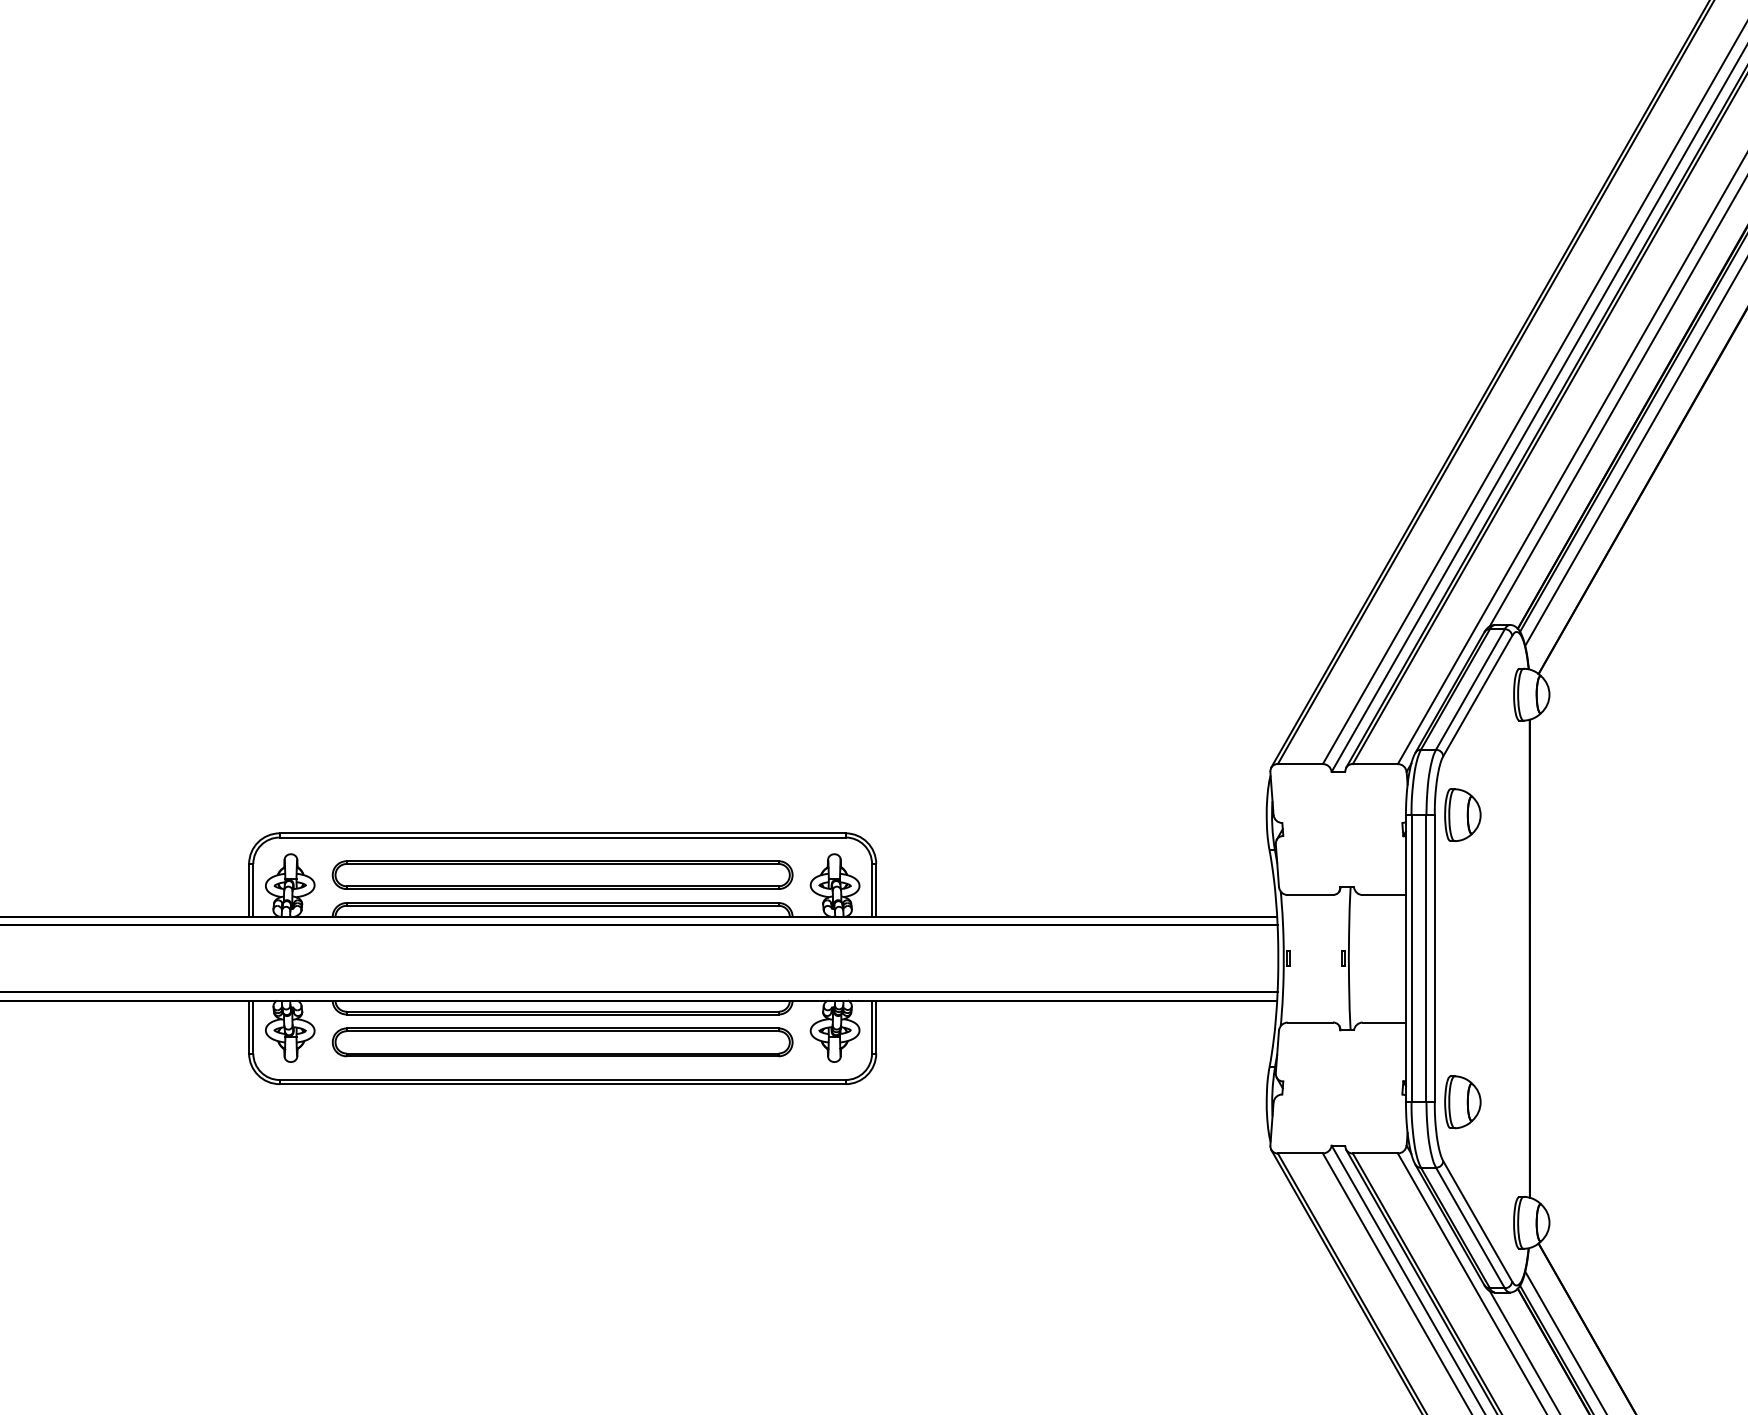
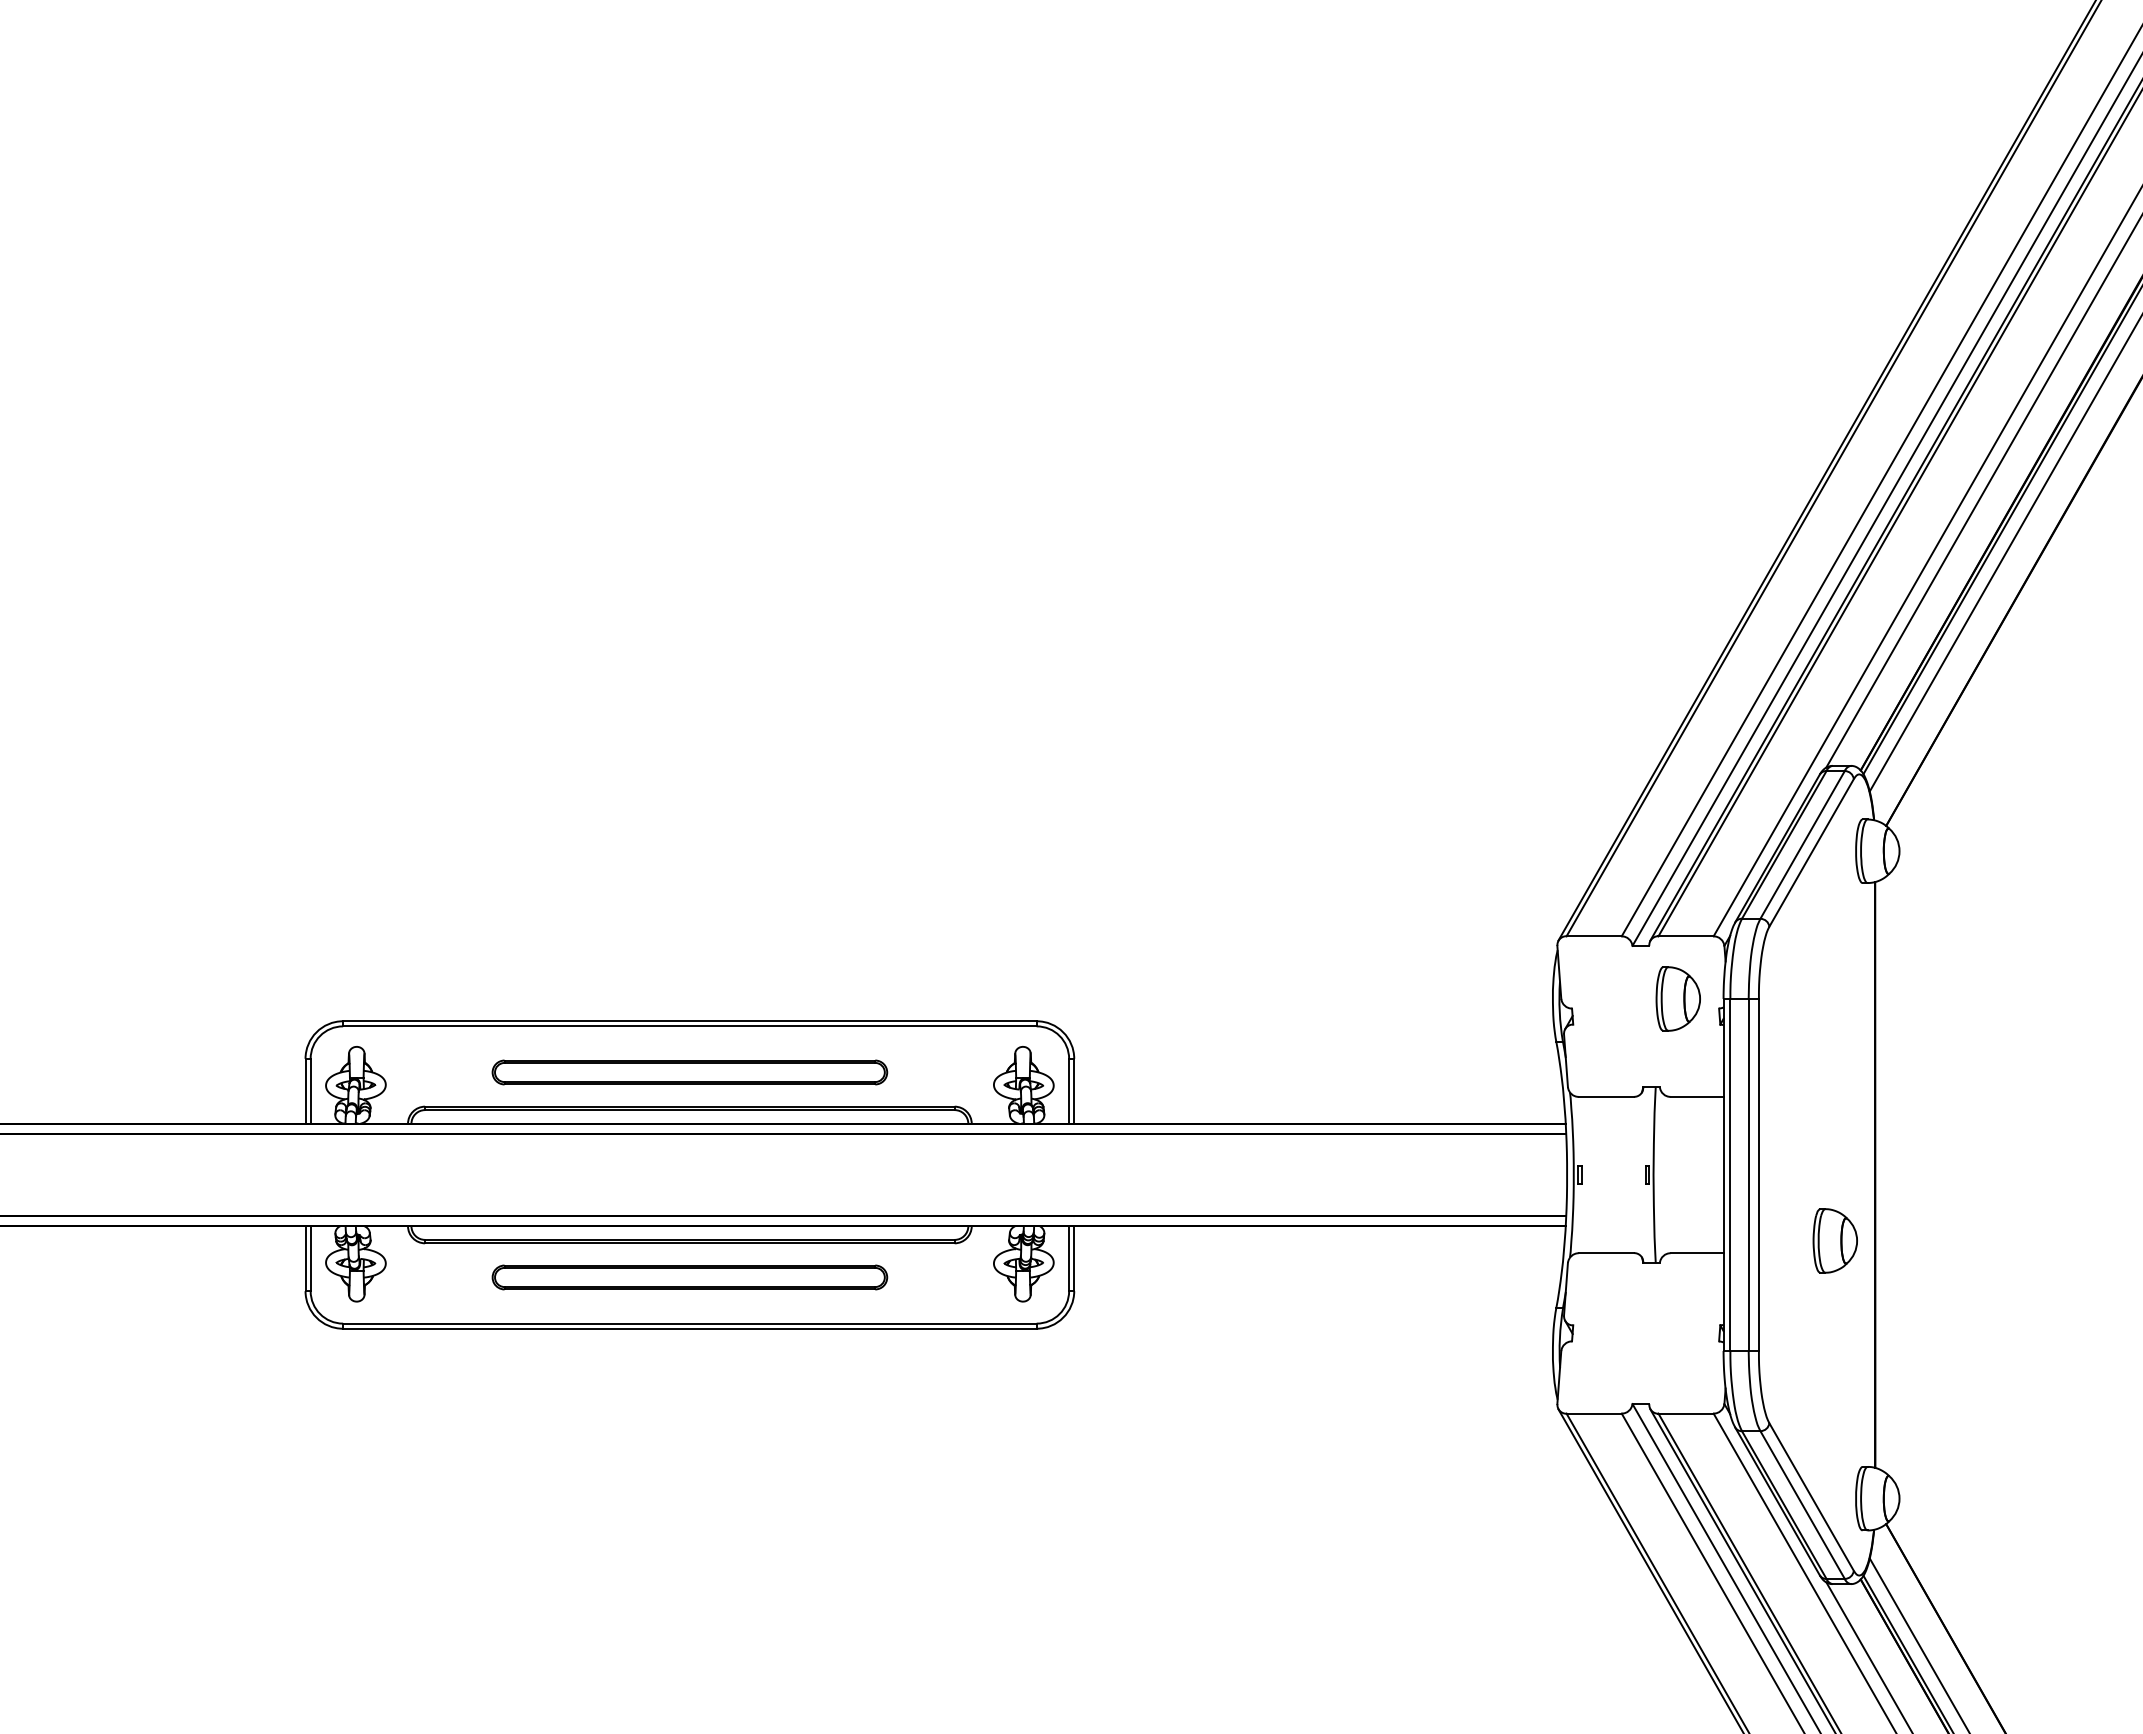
part: (1462, 814) -> (1677, 998), moved
part: (562, 875) -> (689, 1072), size x0.7
part: (562, 1042) -> (689, 1277), size x0.7
part: (1462, 1101) -> (1834, 1240), moved

